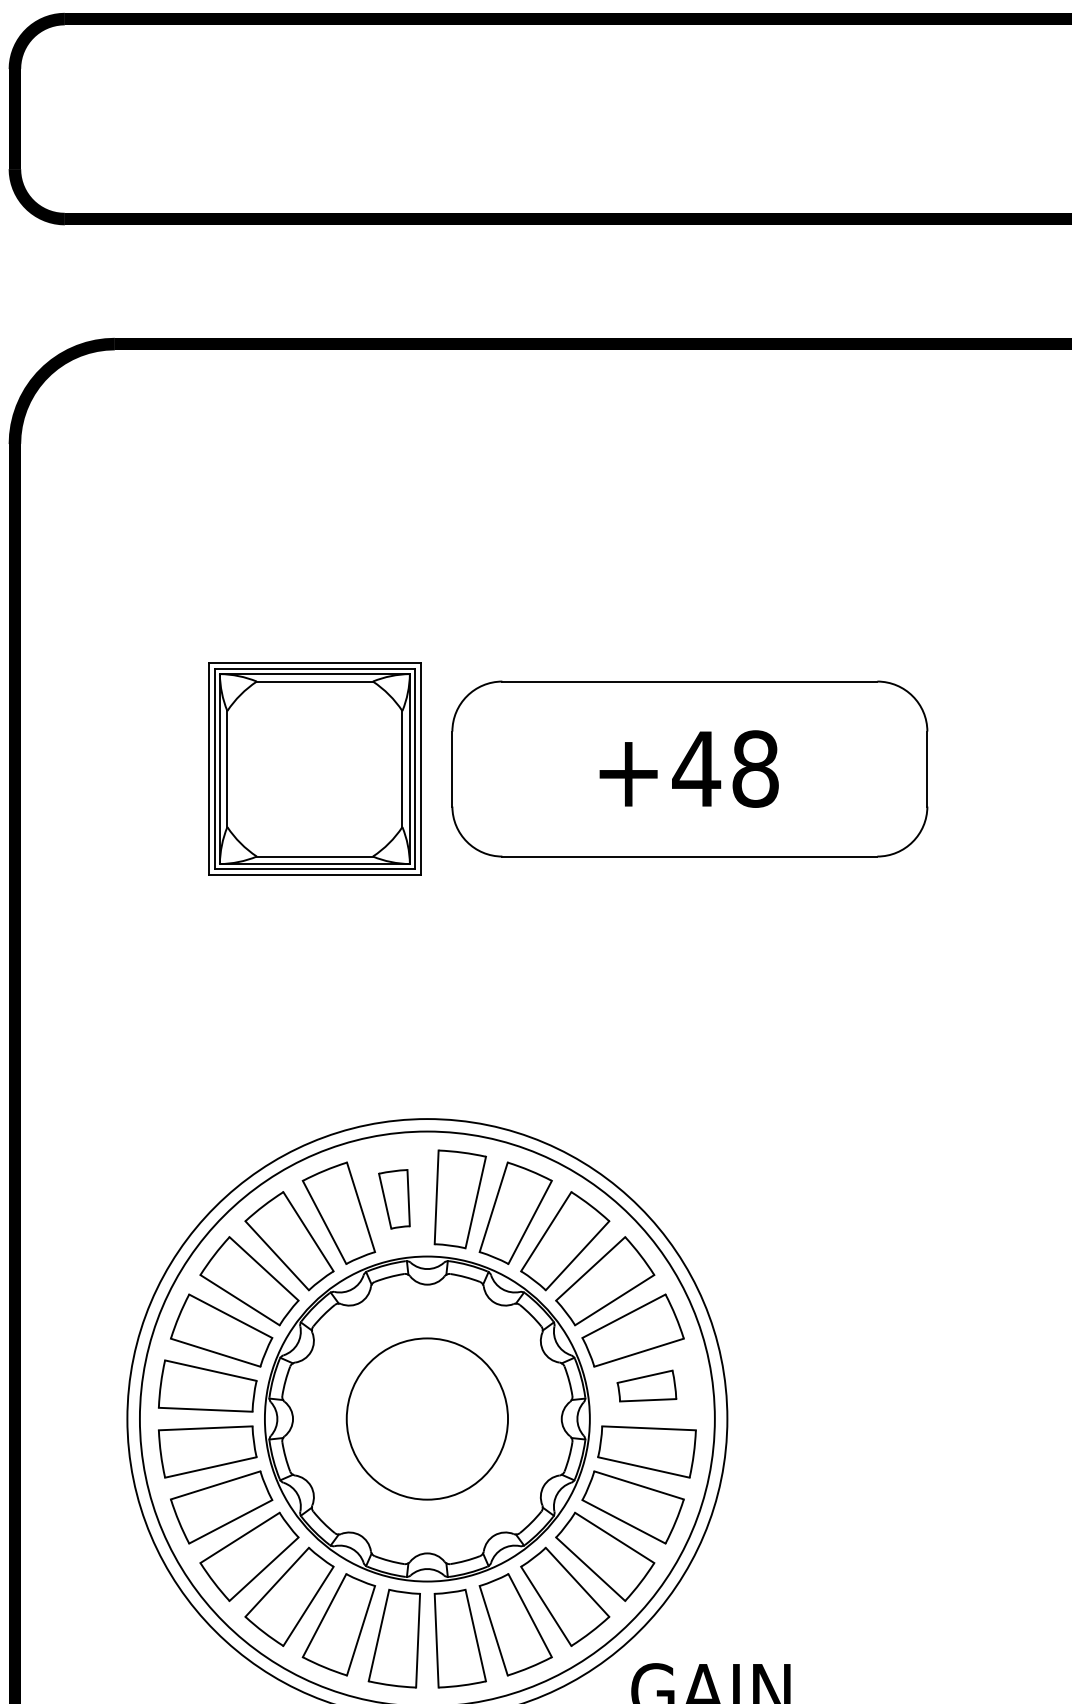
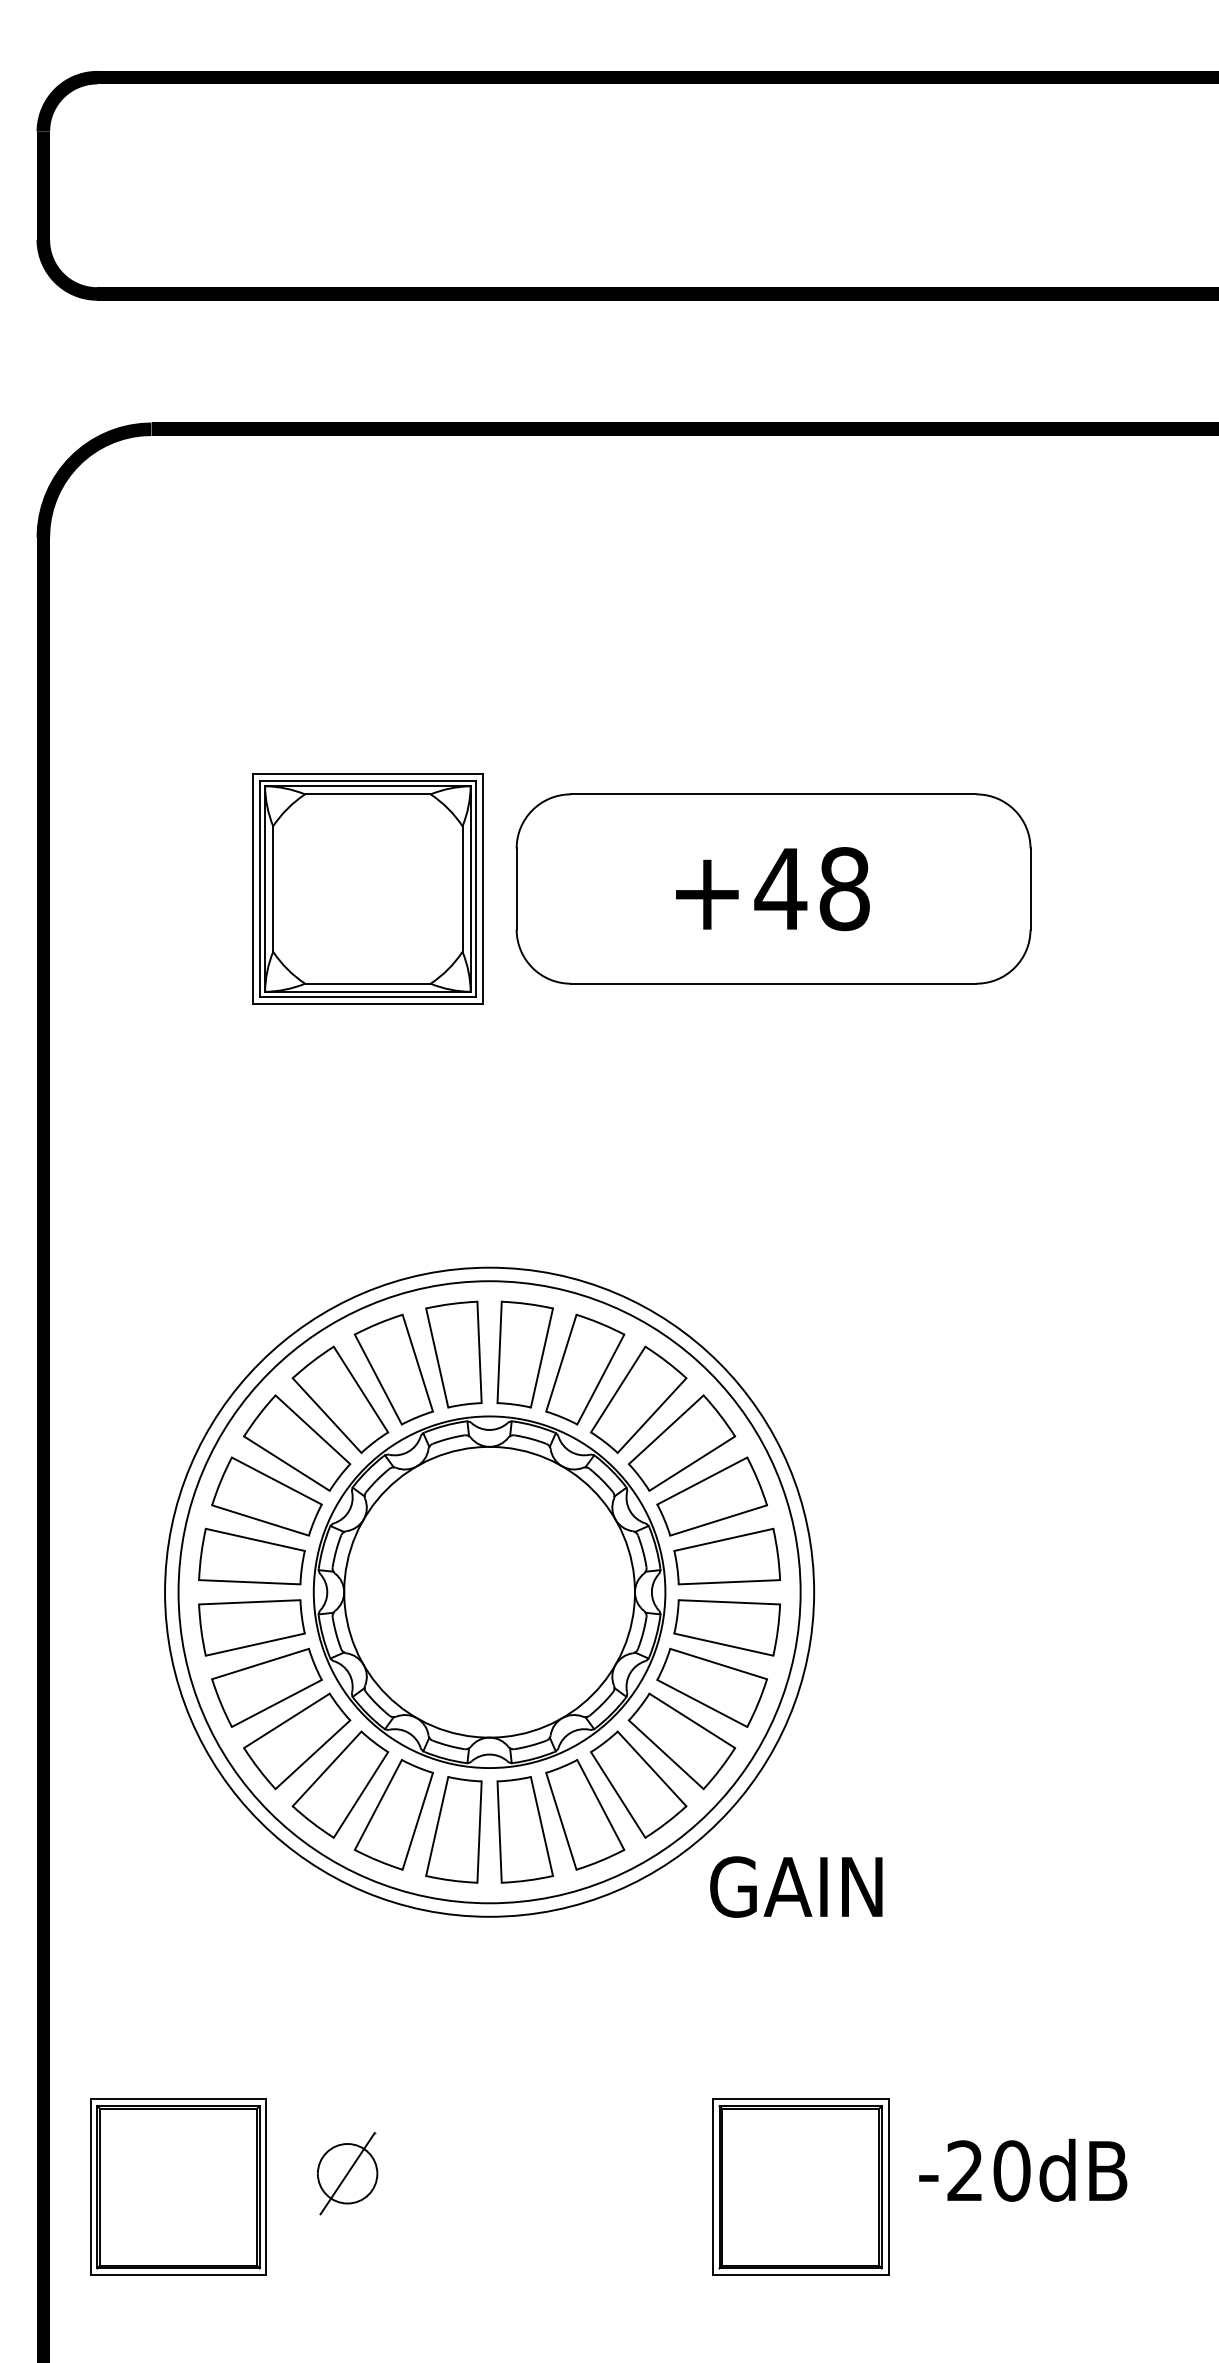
part: (394, 1199) -> (453, 1354), size x1.67
part: (646, 1385) -> (726, 1556), size x1.67
circle: (427, 1418) -> (489, 1591), size x1.67

